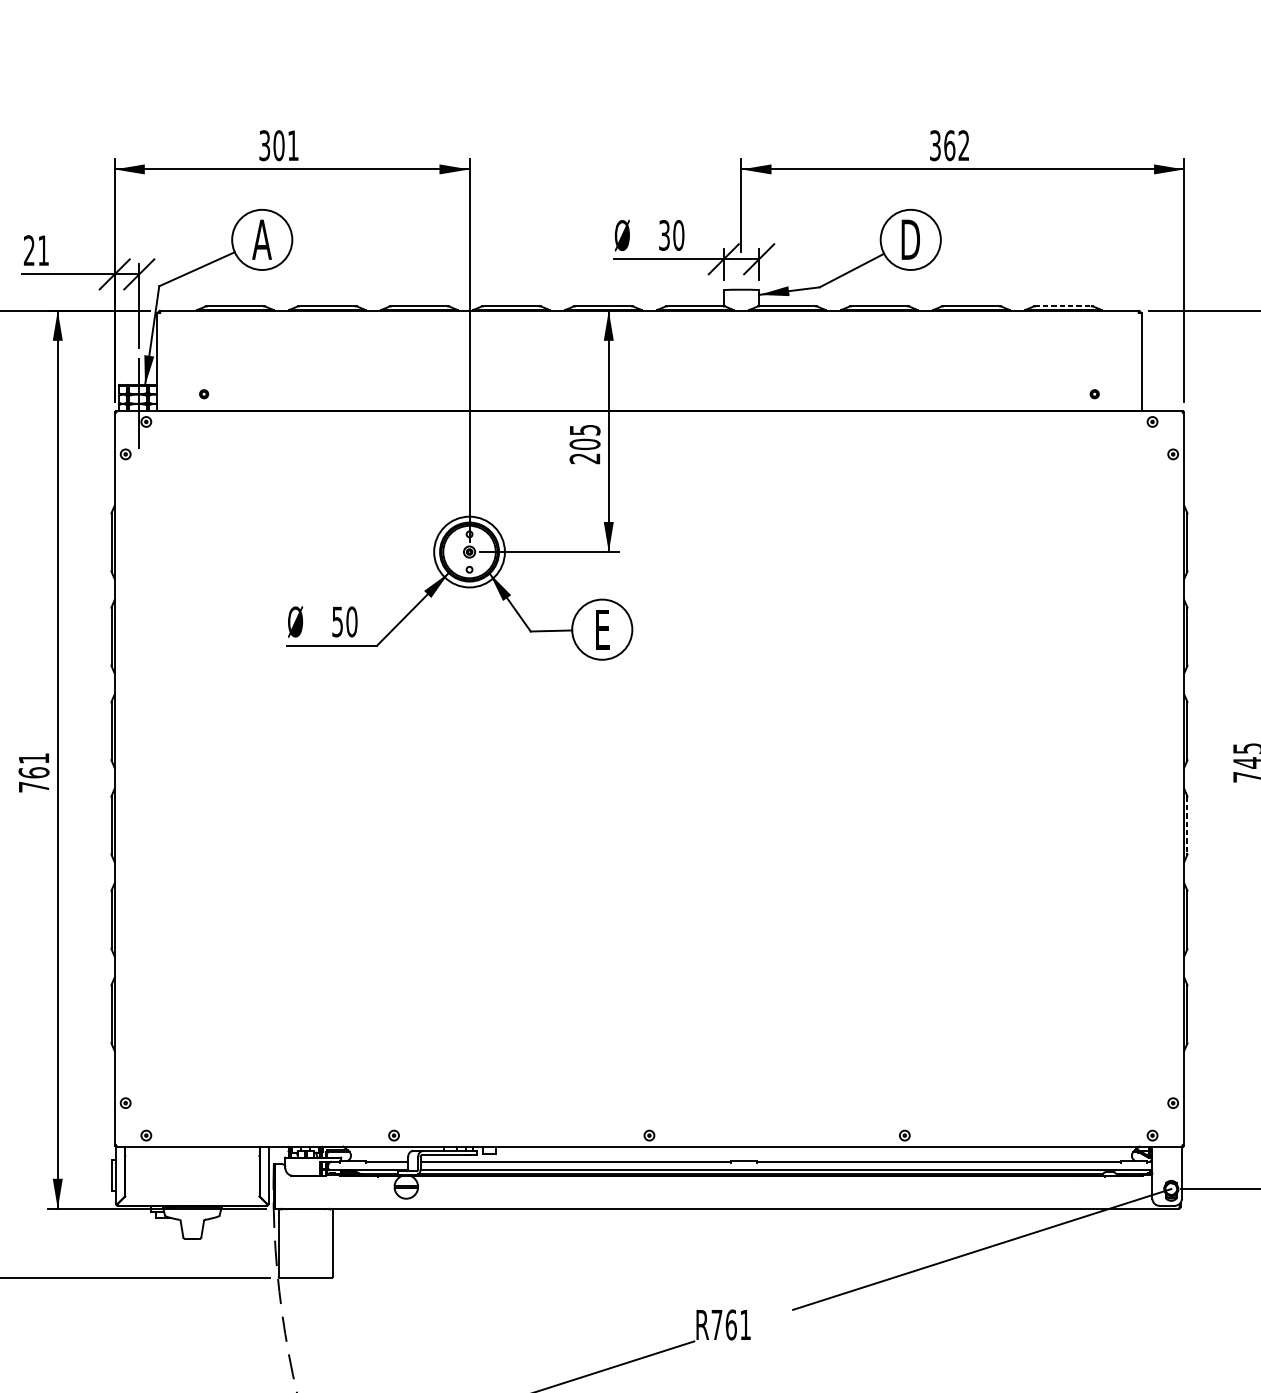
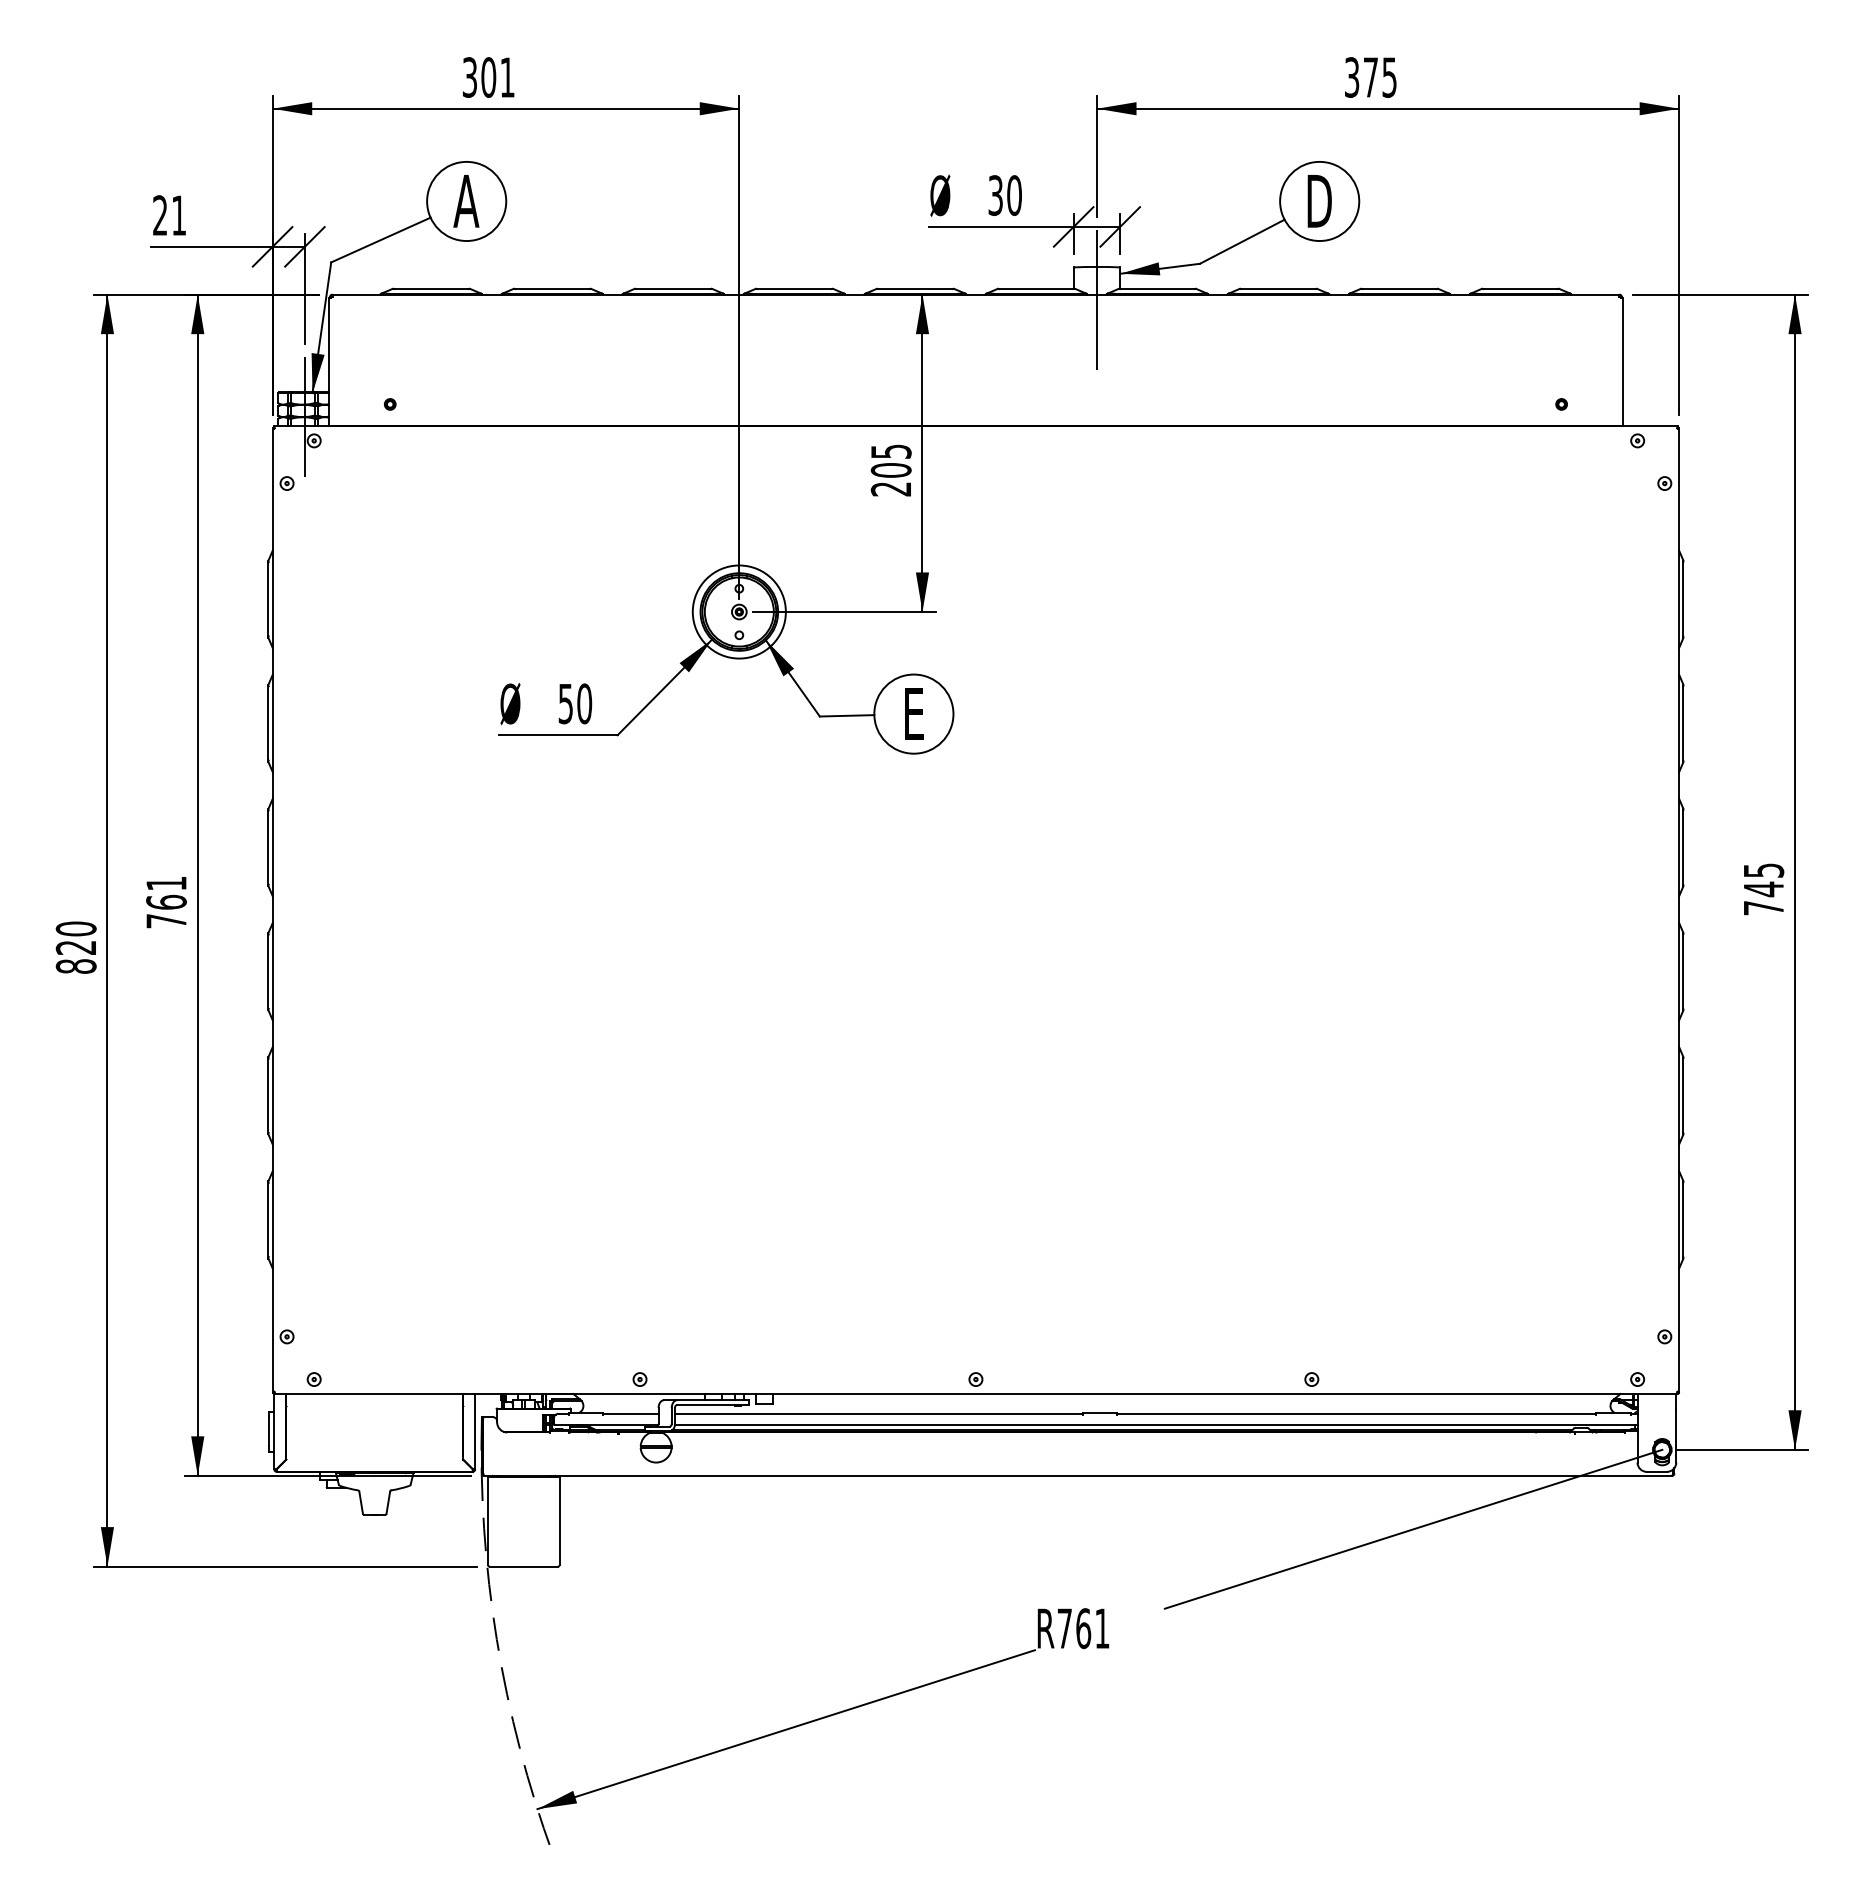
text: (956, 145) -> (1379, 77), 362 -> 375
line: (1064, 306) -> (1521, 288), dashed -> solid
line: (741, 314) -> (1096, 299), added
line: (1187, 826) -> (1683, 972), dashed -> solid

